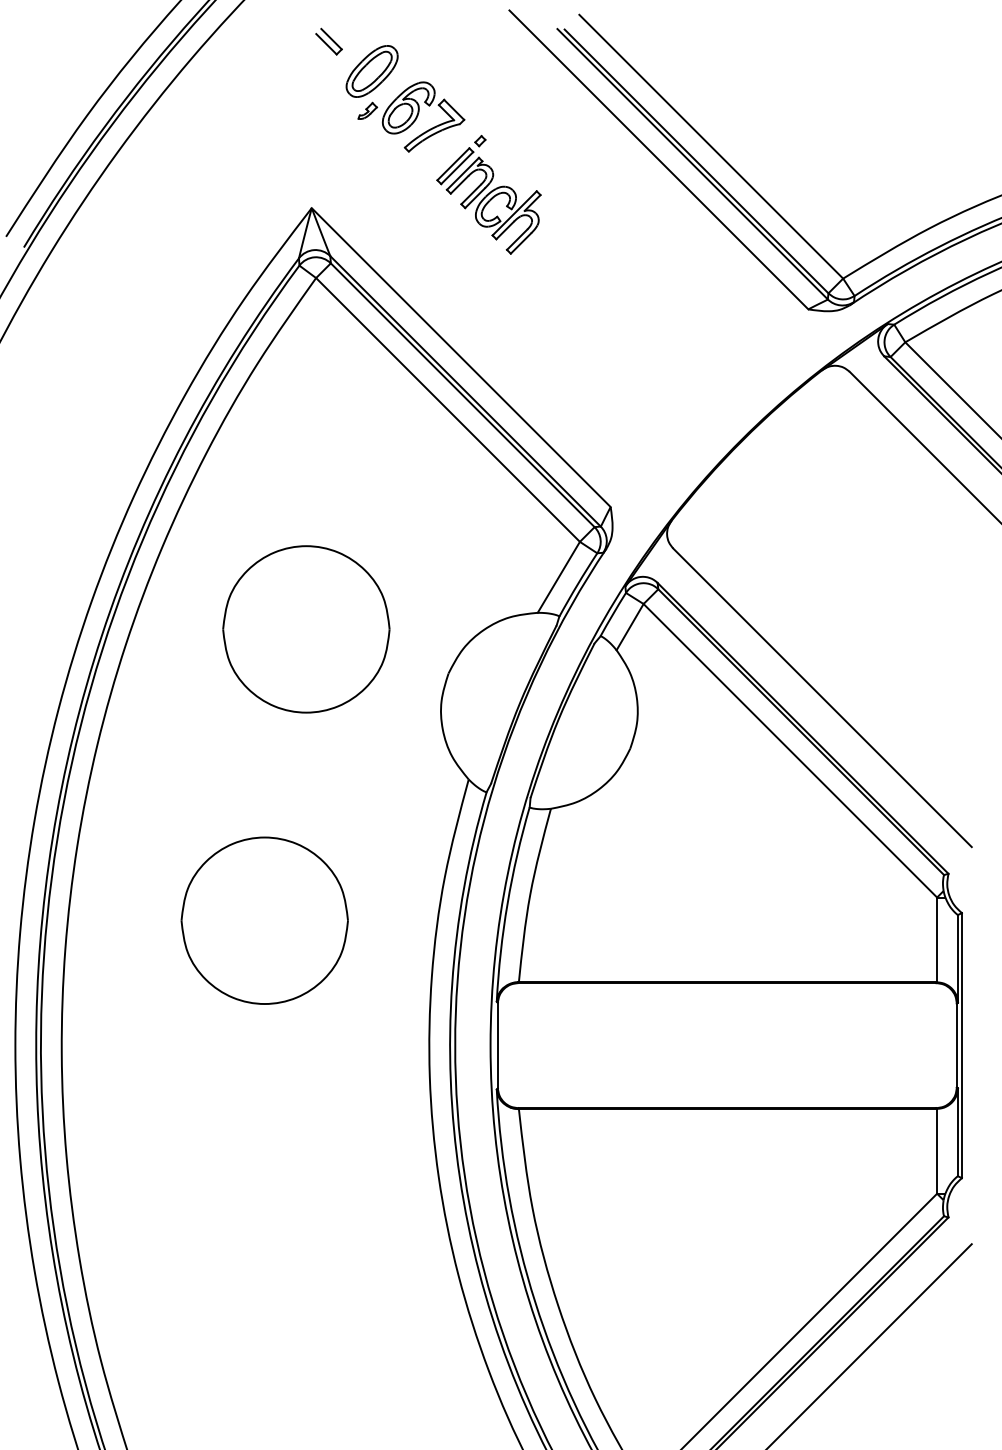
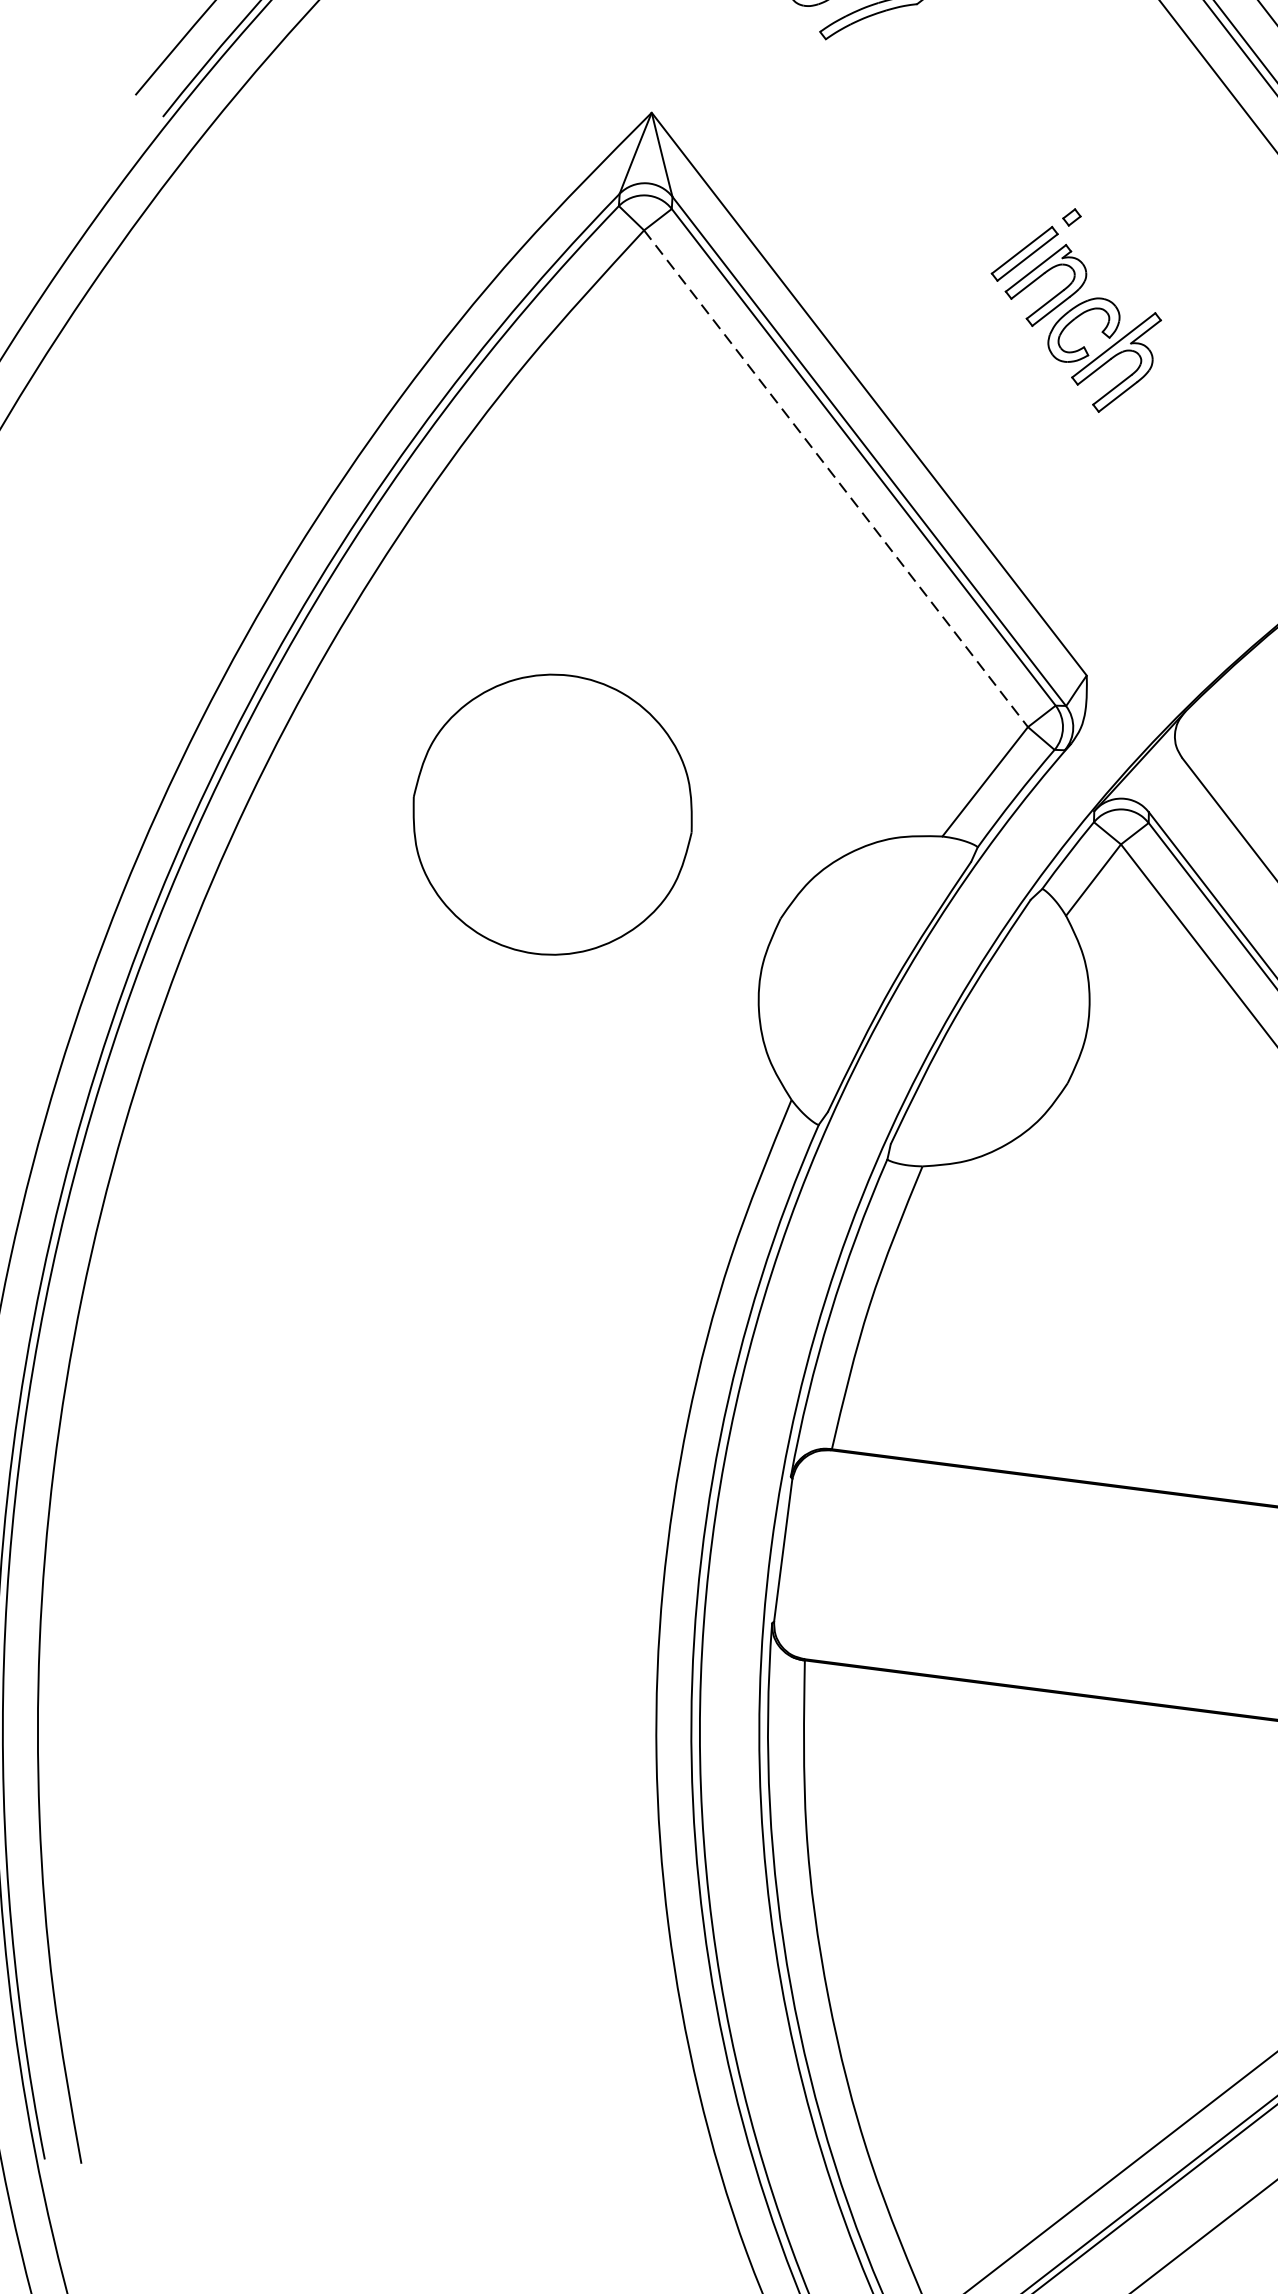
part: (488, 194) -> (1074, 308), moved
line: (448, 409) -> (836, 478), solid -> dashed
part: (264, 920) -> (420, 1291), removed

